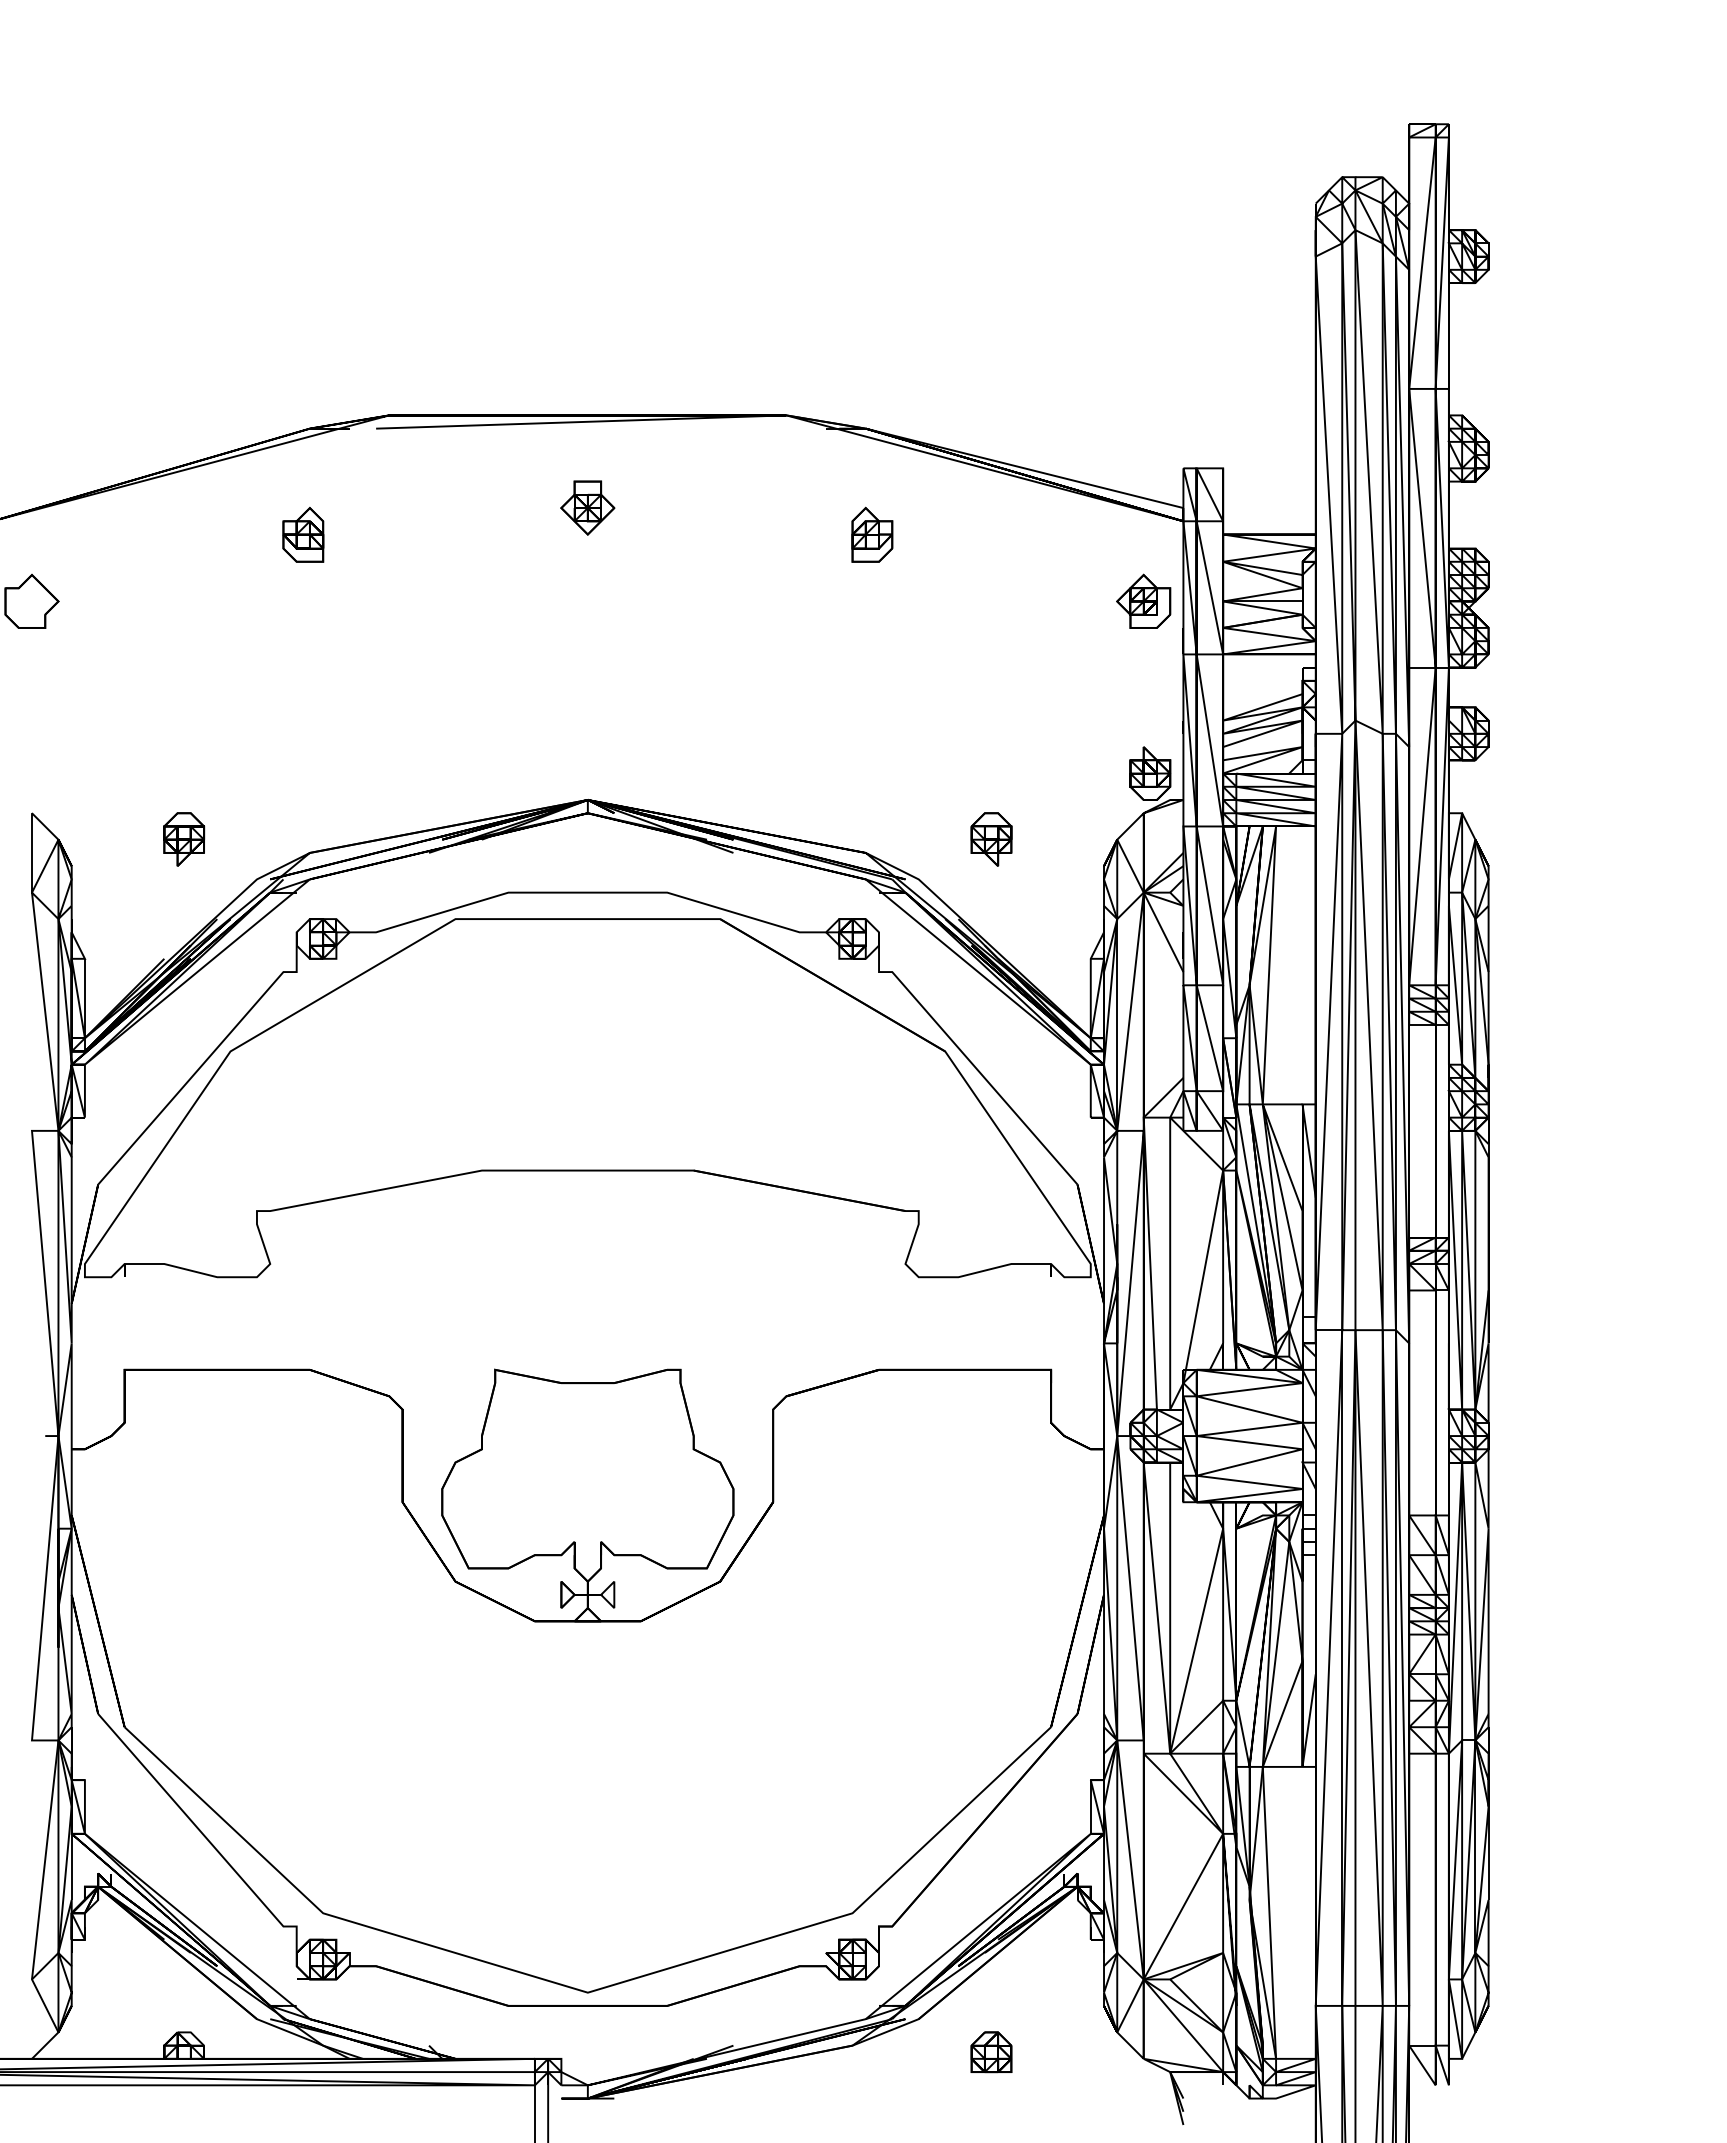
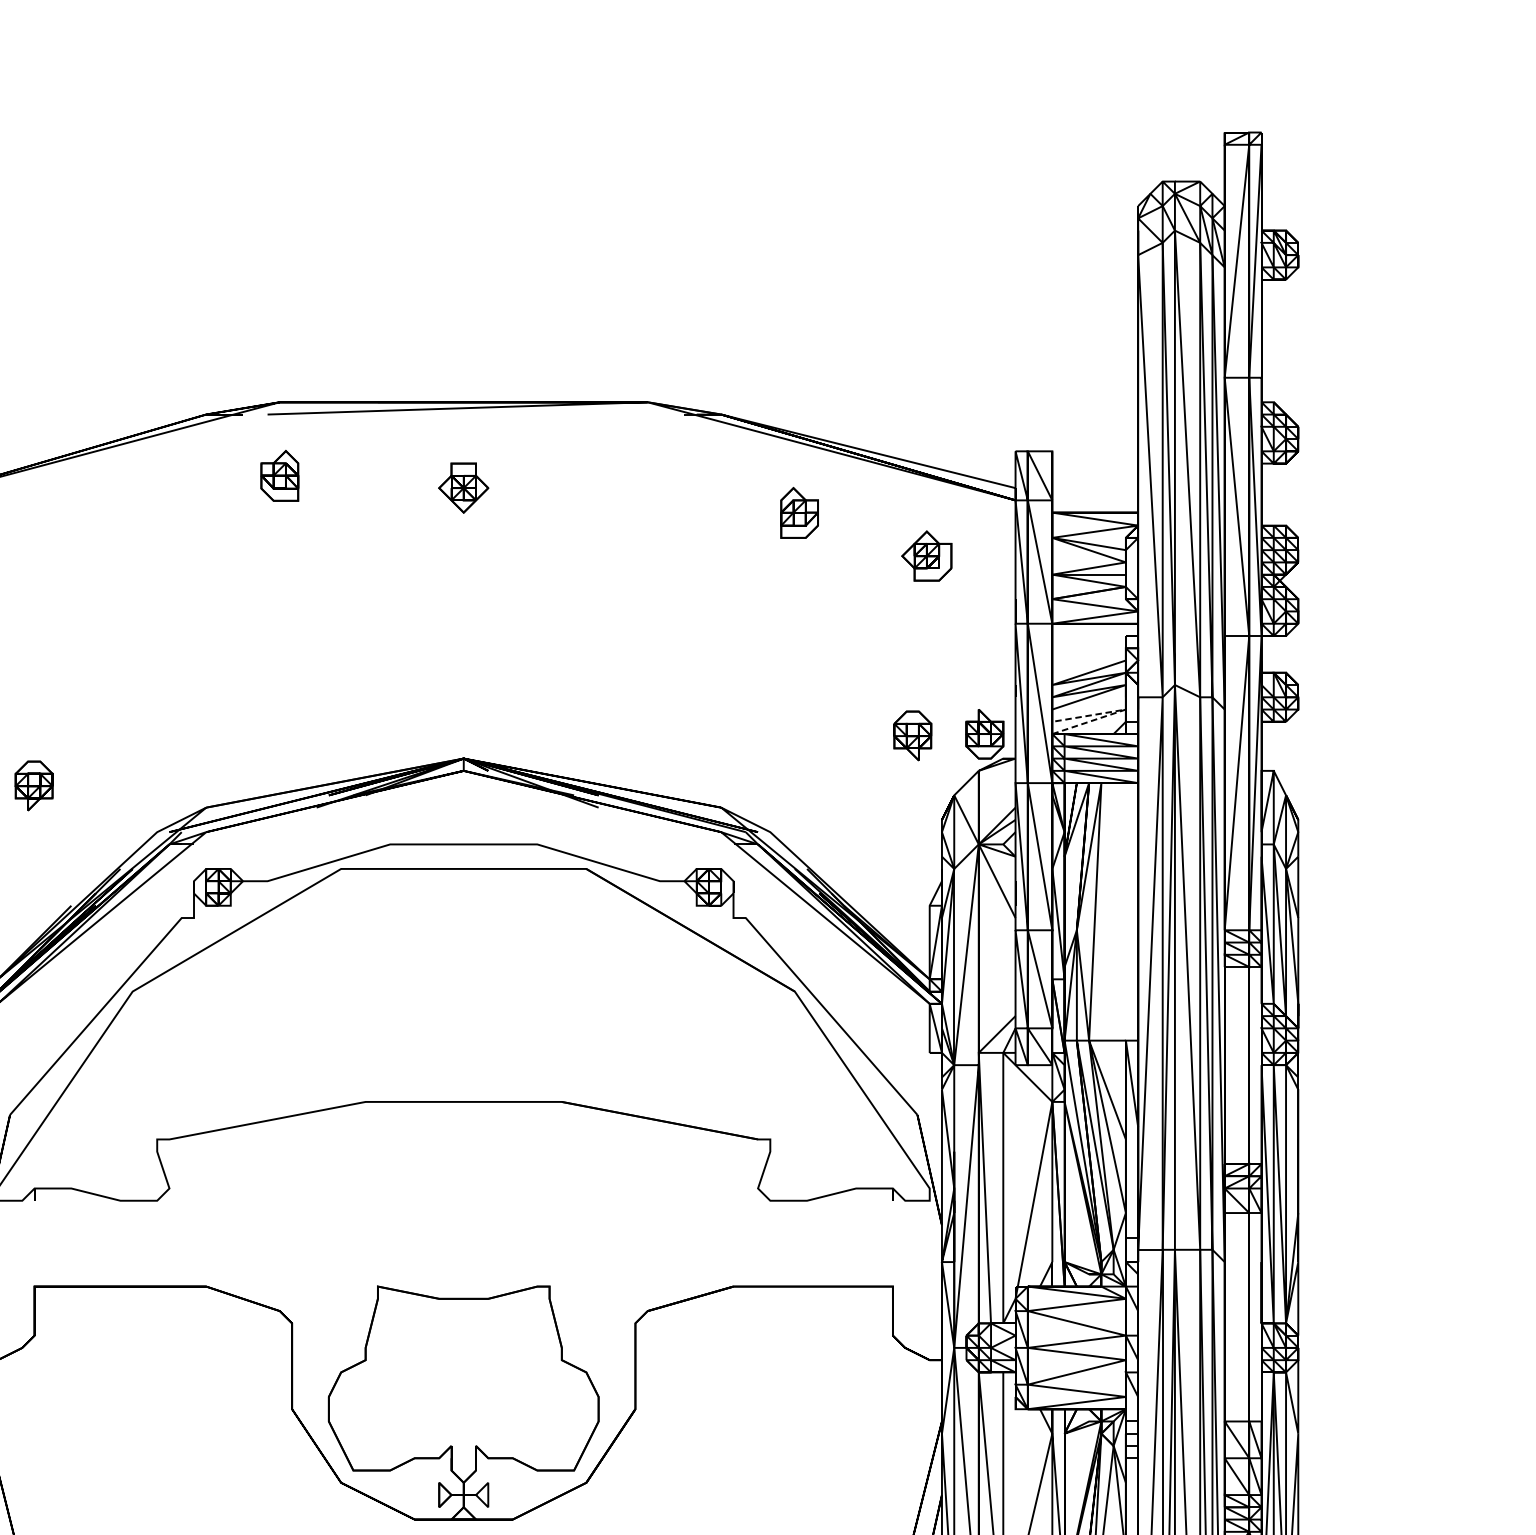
part: (303, 534) -> (279, 475), moved
part: (872, 534) -> (799, 512), moved
part: (1143, 600) -> (926, 555), moved
line: (1301, 747) -> (1124, 709), solid -> dashed
part: (184, 839) -> (34, 785), moved
part: (991, 839) -> (912, 735), moved

